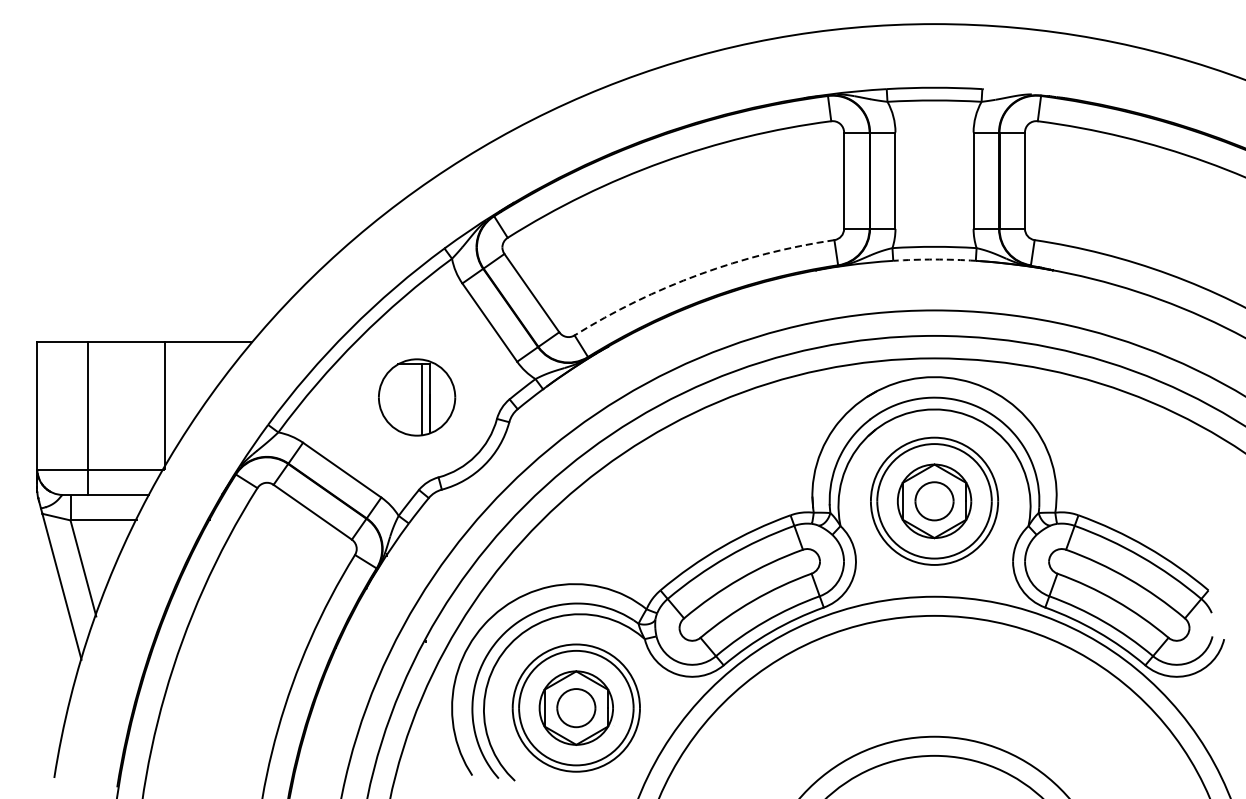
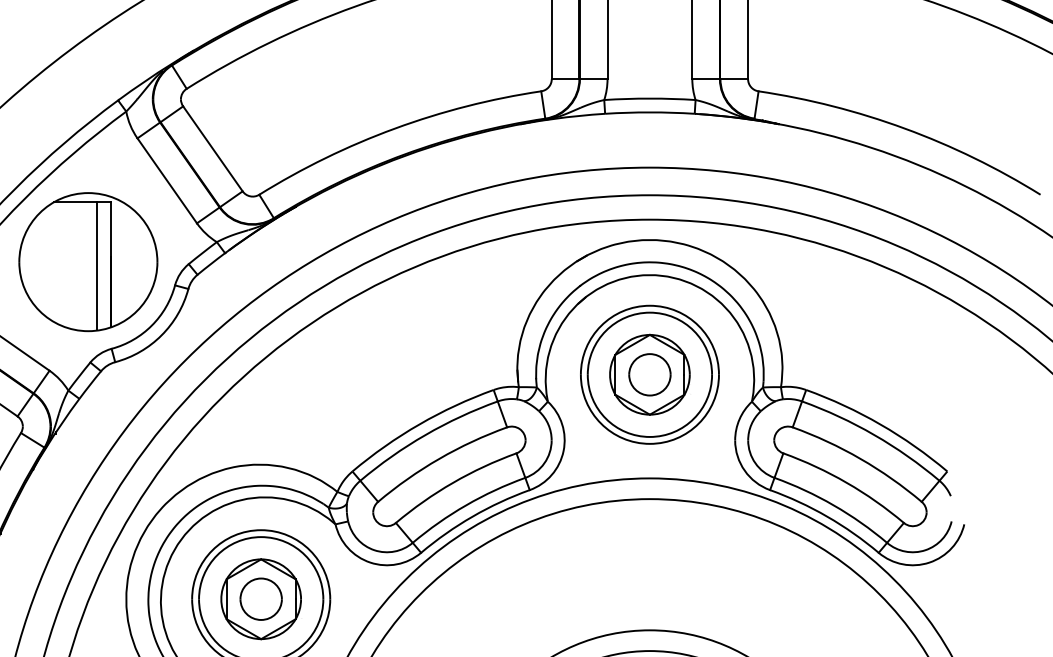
arc: (934, 259) -> (649, 112), dashed -> solid
arc: (699, 274) -> (394, 128), dashed -> solid
part: (416, 397) -> (87, 262), size x1.67

